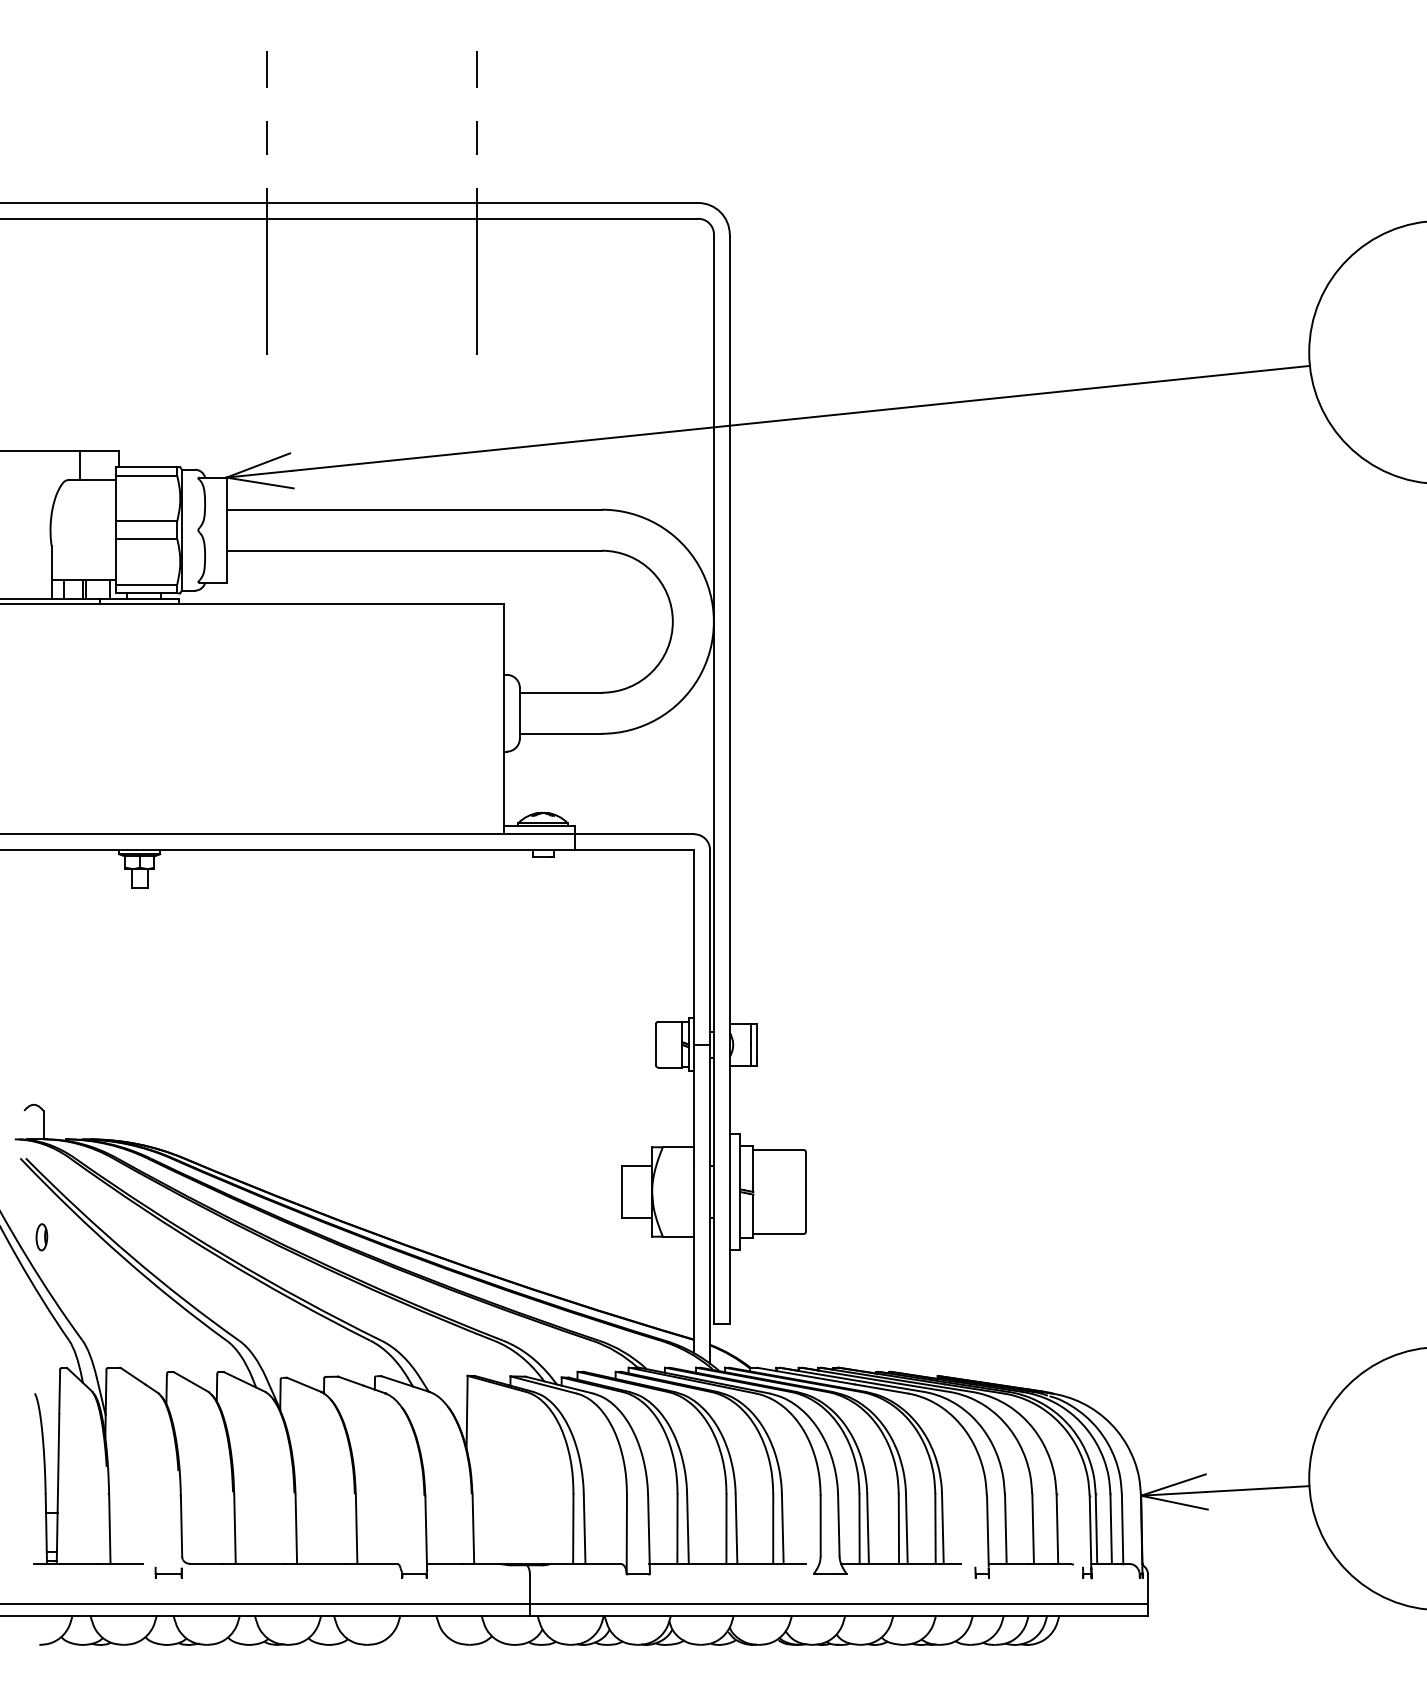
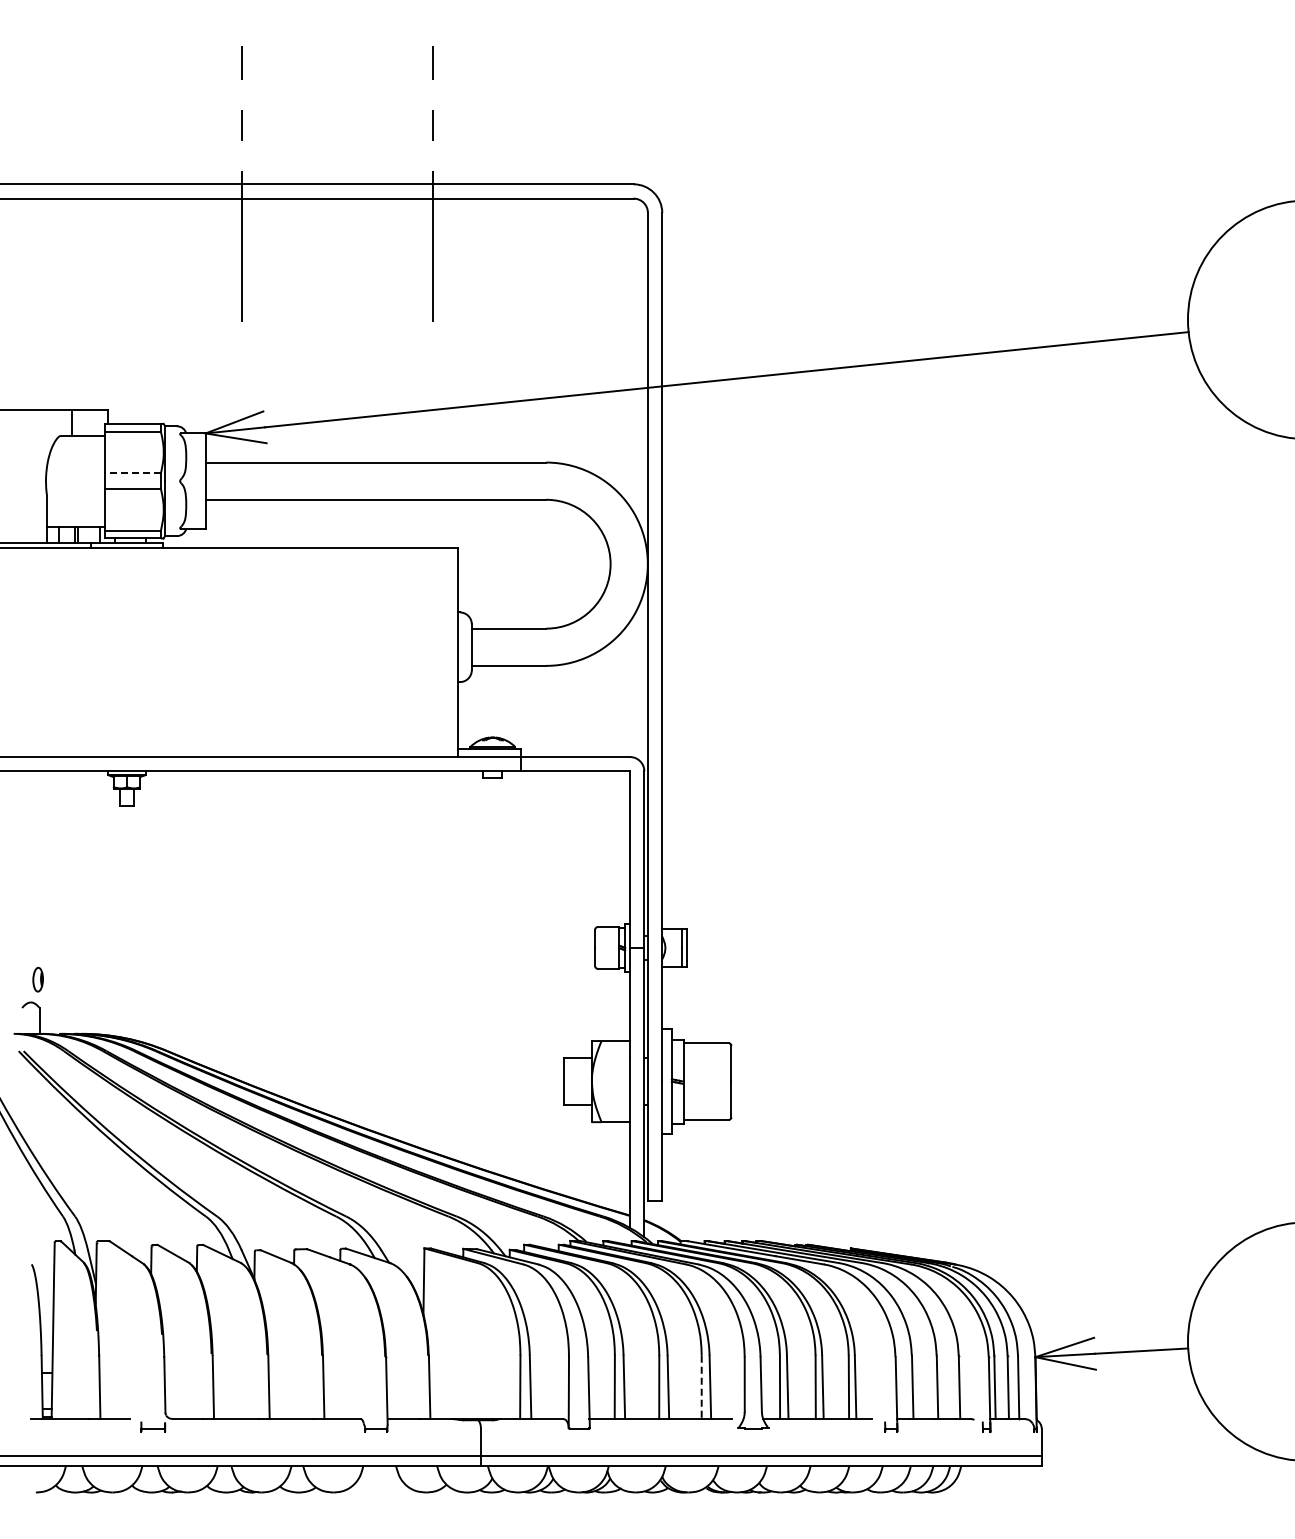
line: (146, 521) -> (133, 473), solid -> dashed
part: (41, 1237) -> (37, 979), moved
line: (773, 1529) -> (701, 1387), solid -> dashed

